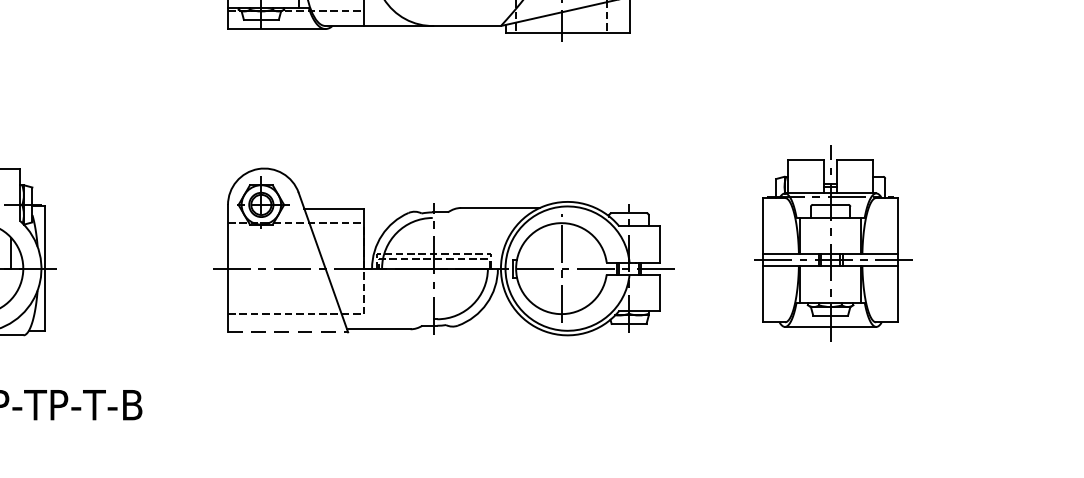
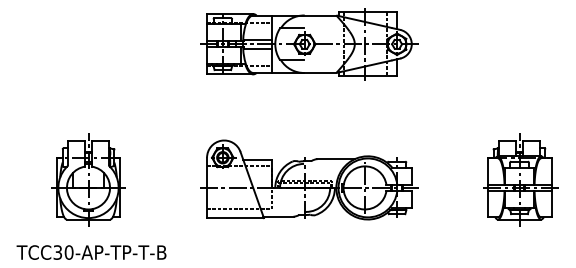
part: (832, 242) -> (520, 179), moved
line: (290, 333) -> (236, 218), dashed -> solid

